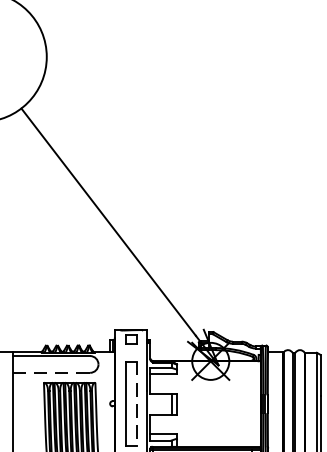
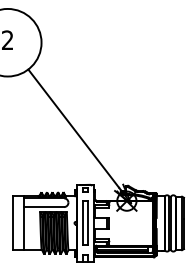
line: (52, 373) -> (44, 207), dashed -> solid
line: (137, 404) -> (88, 223), dashed -> solid

